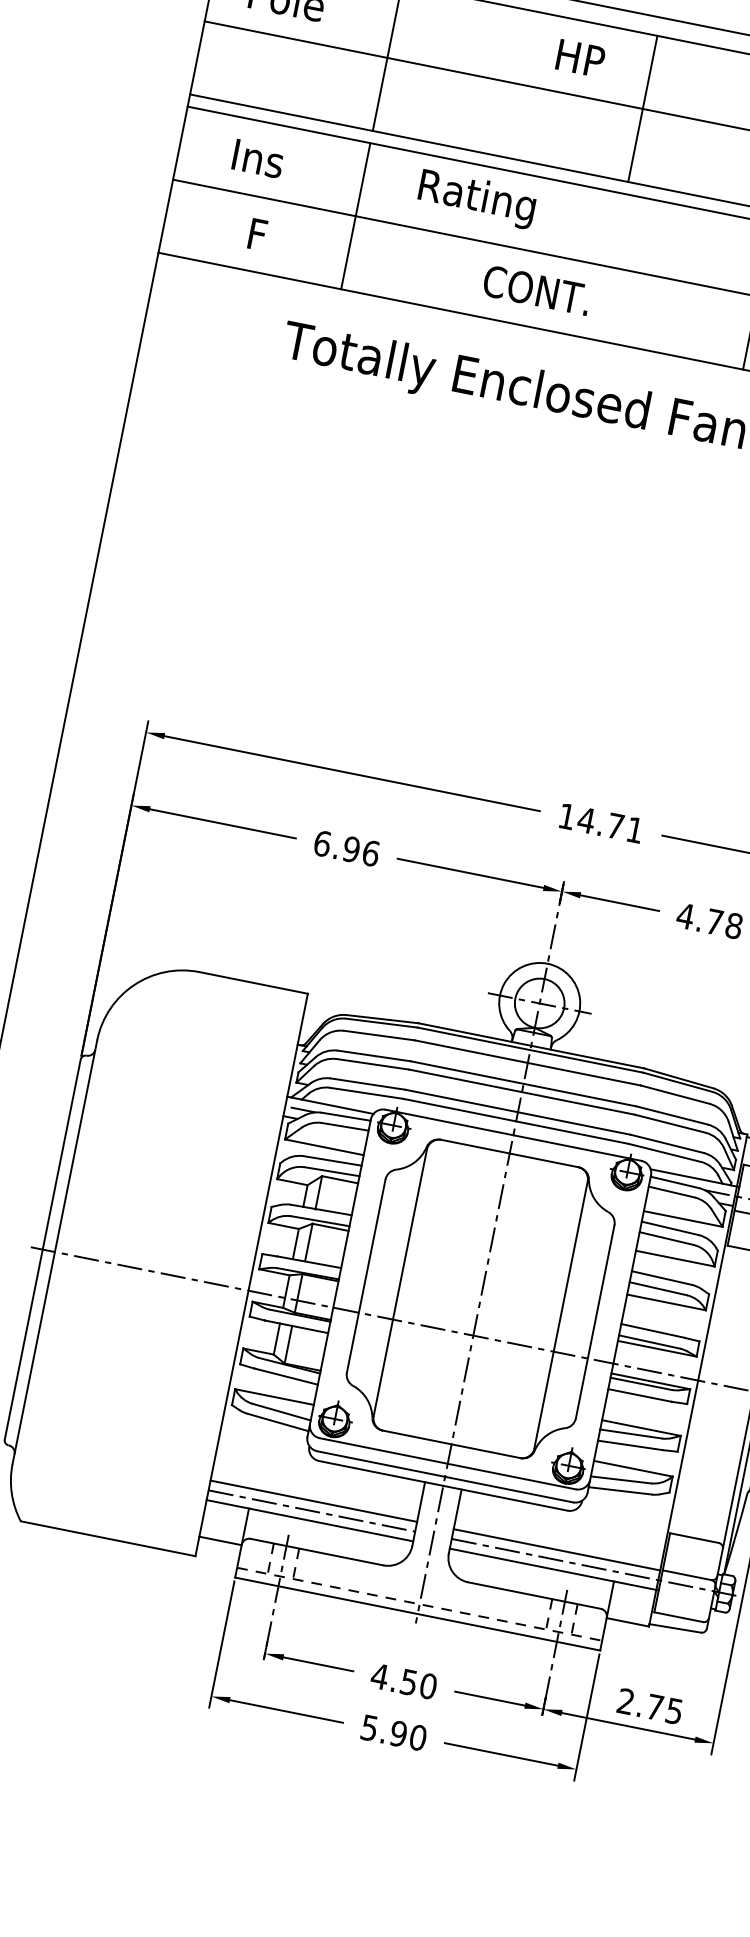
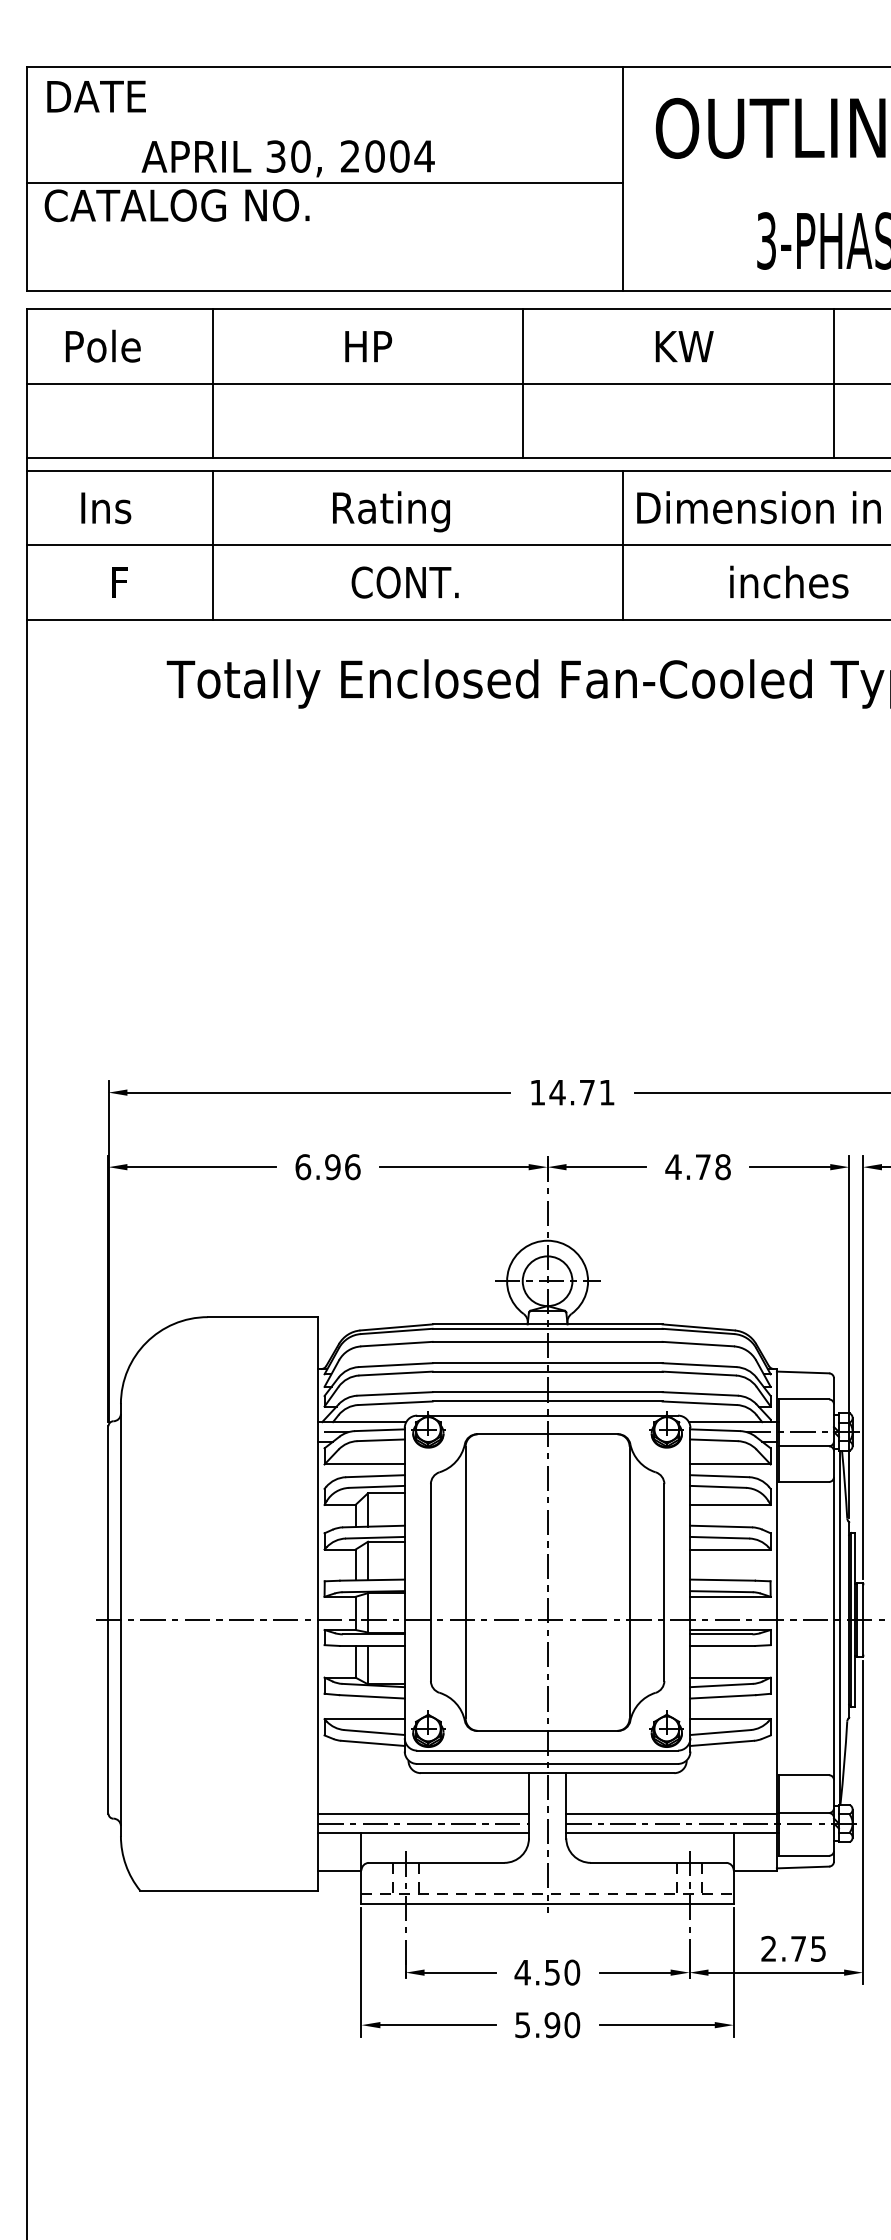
text: (580, 58) -> (368, 346), moved
line: (642, 108) -> (523, 383), moved
text: (477, 198) -> (391, 511), moved

